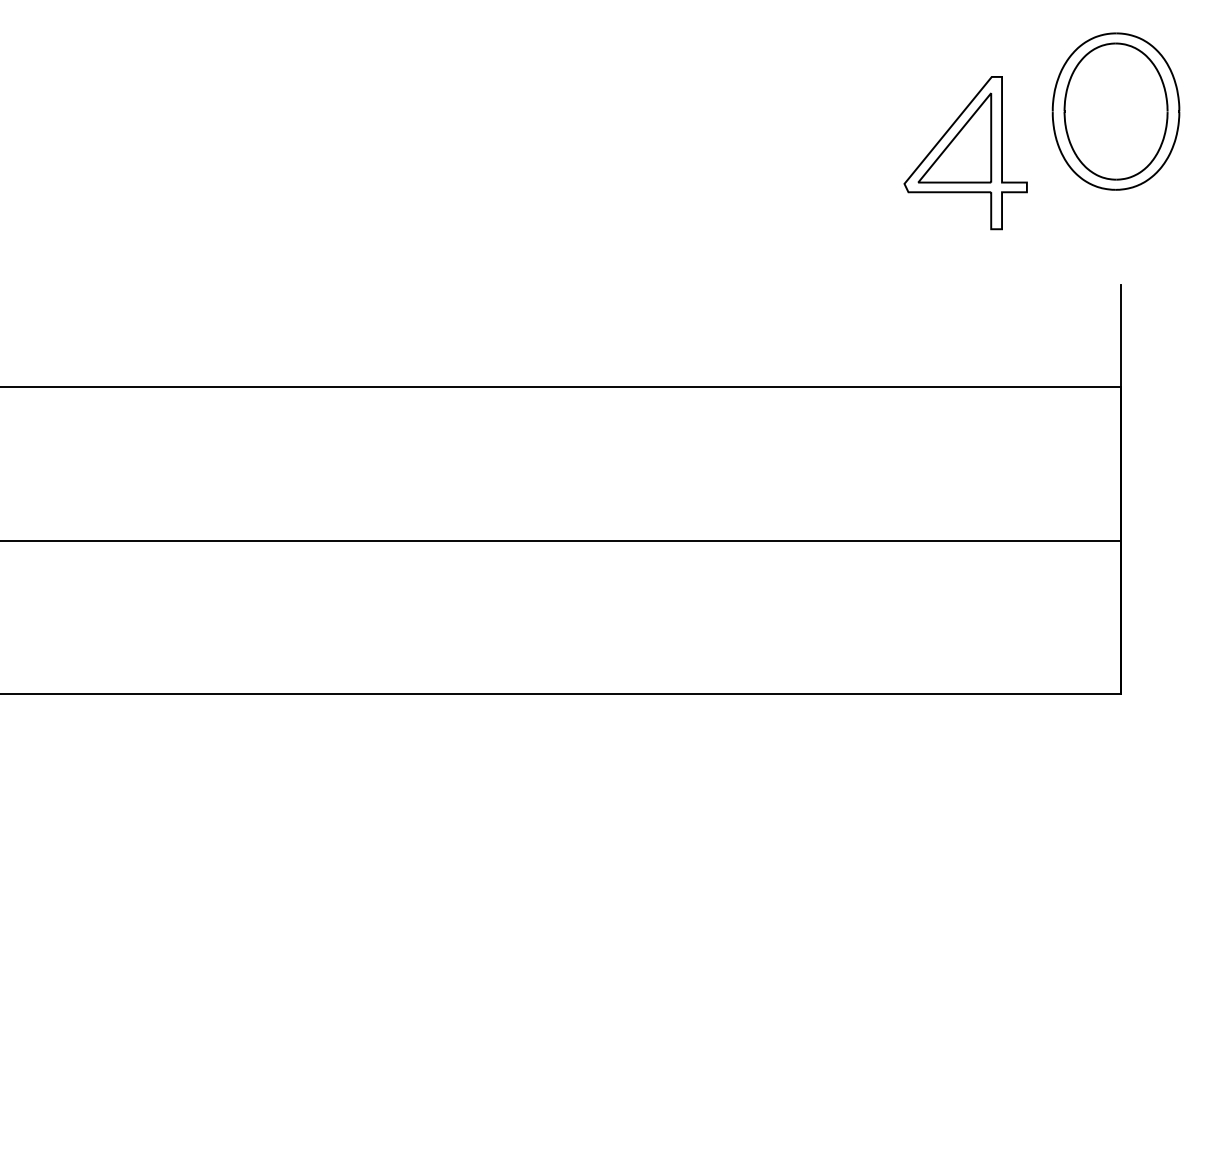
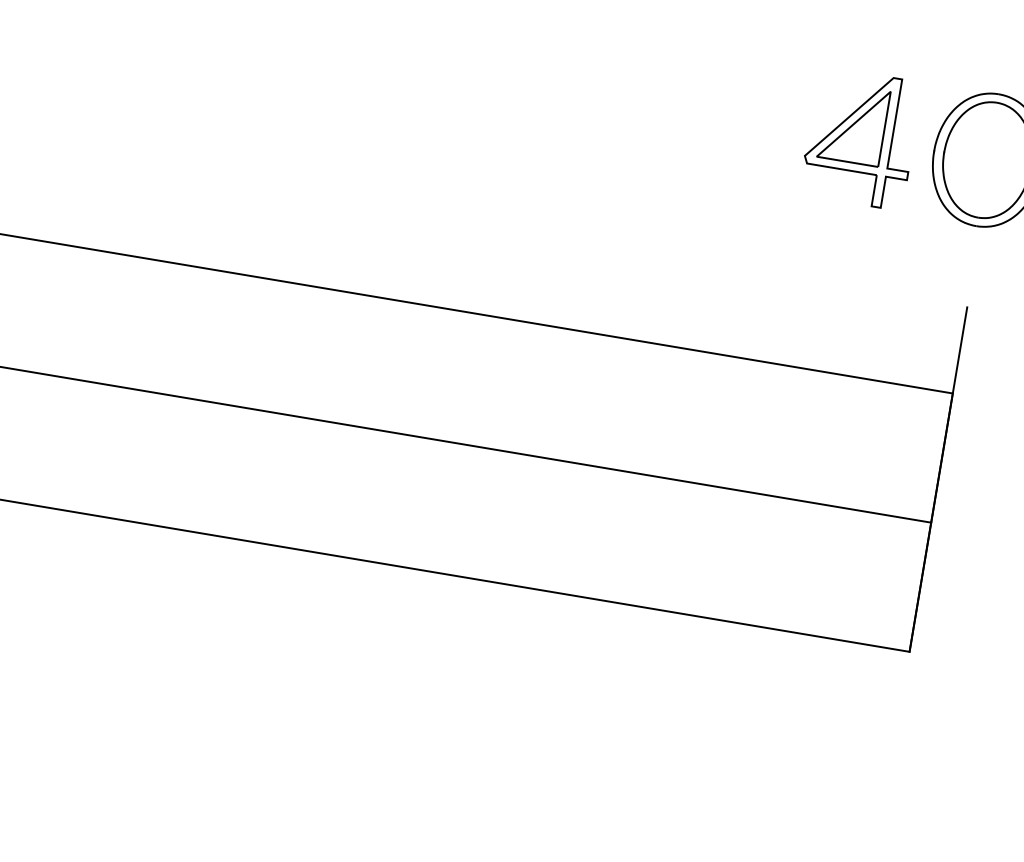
part: (965, 153) -> (860, 138), moved

